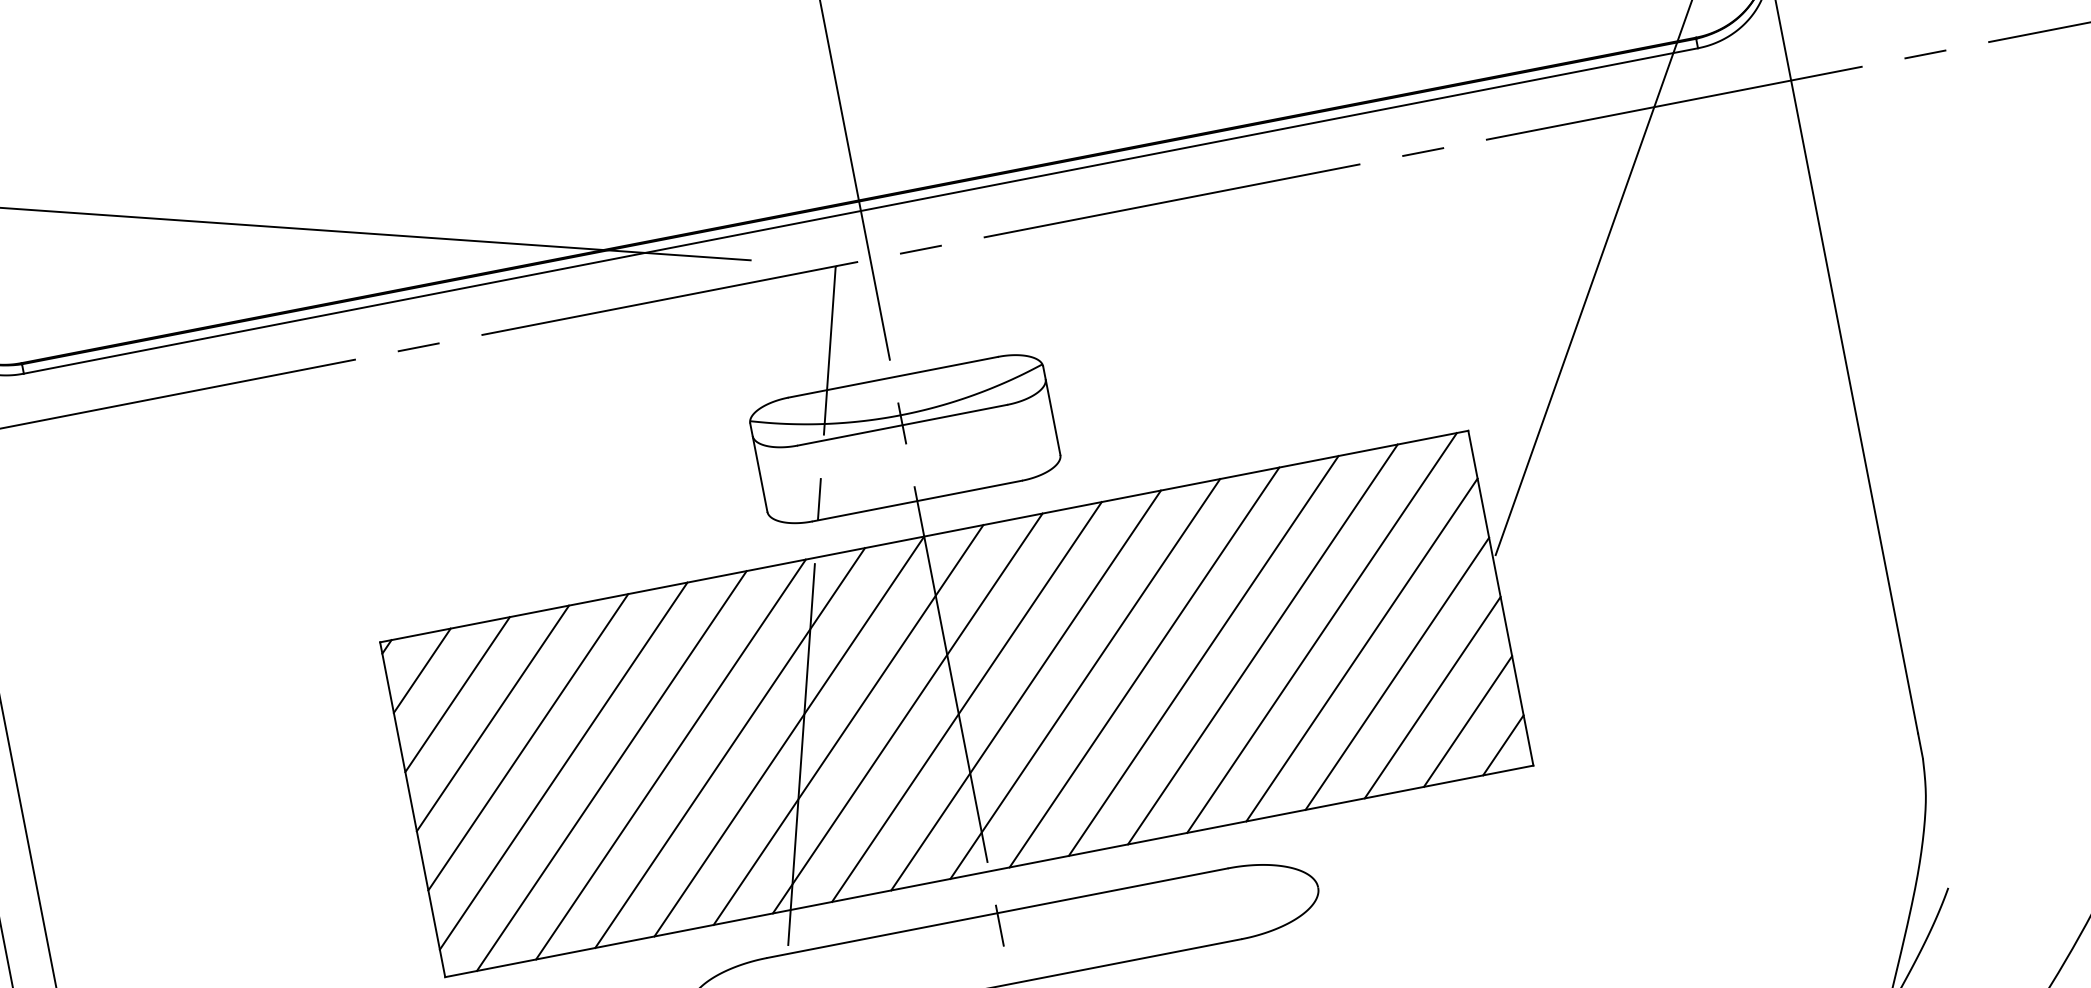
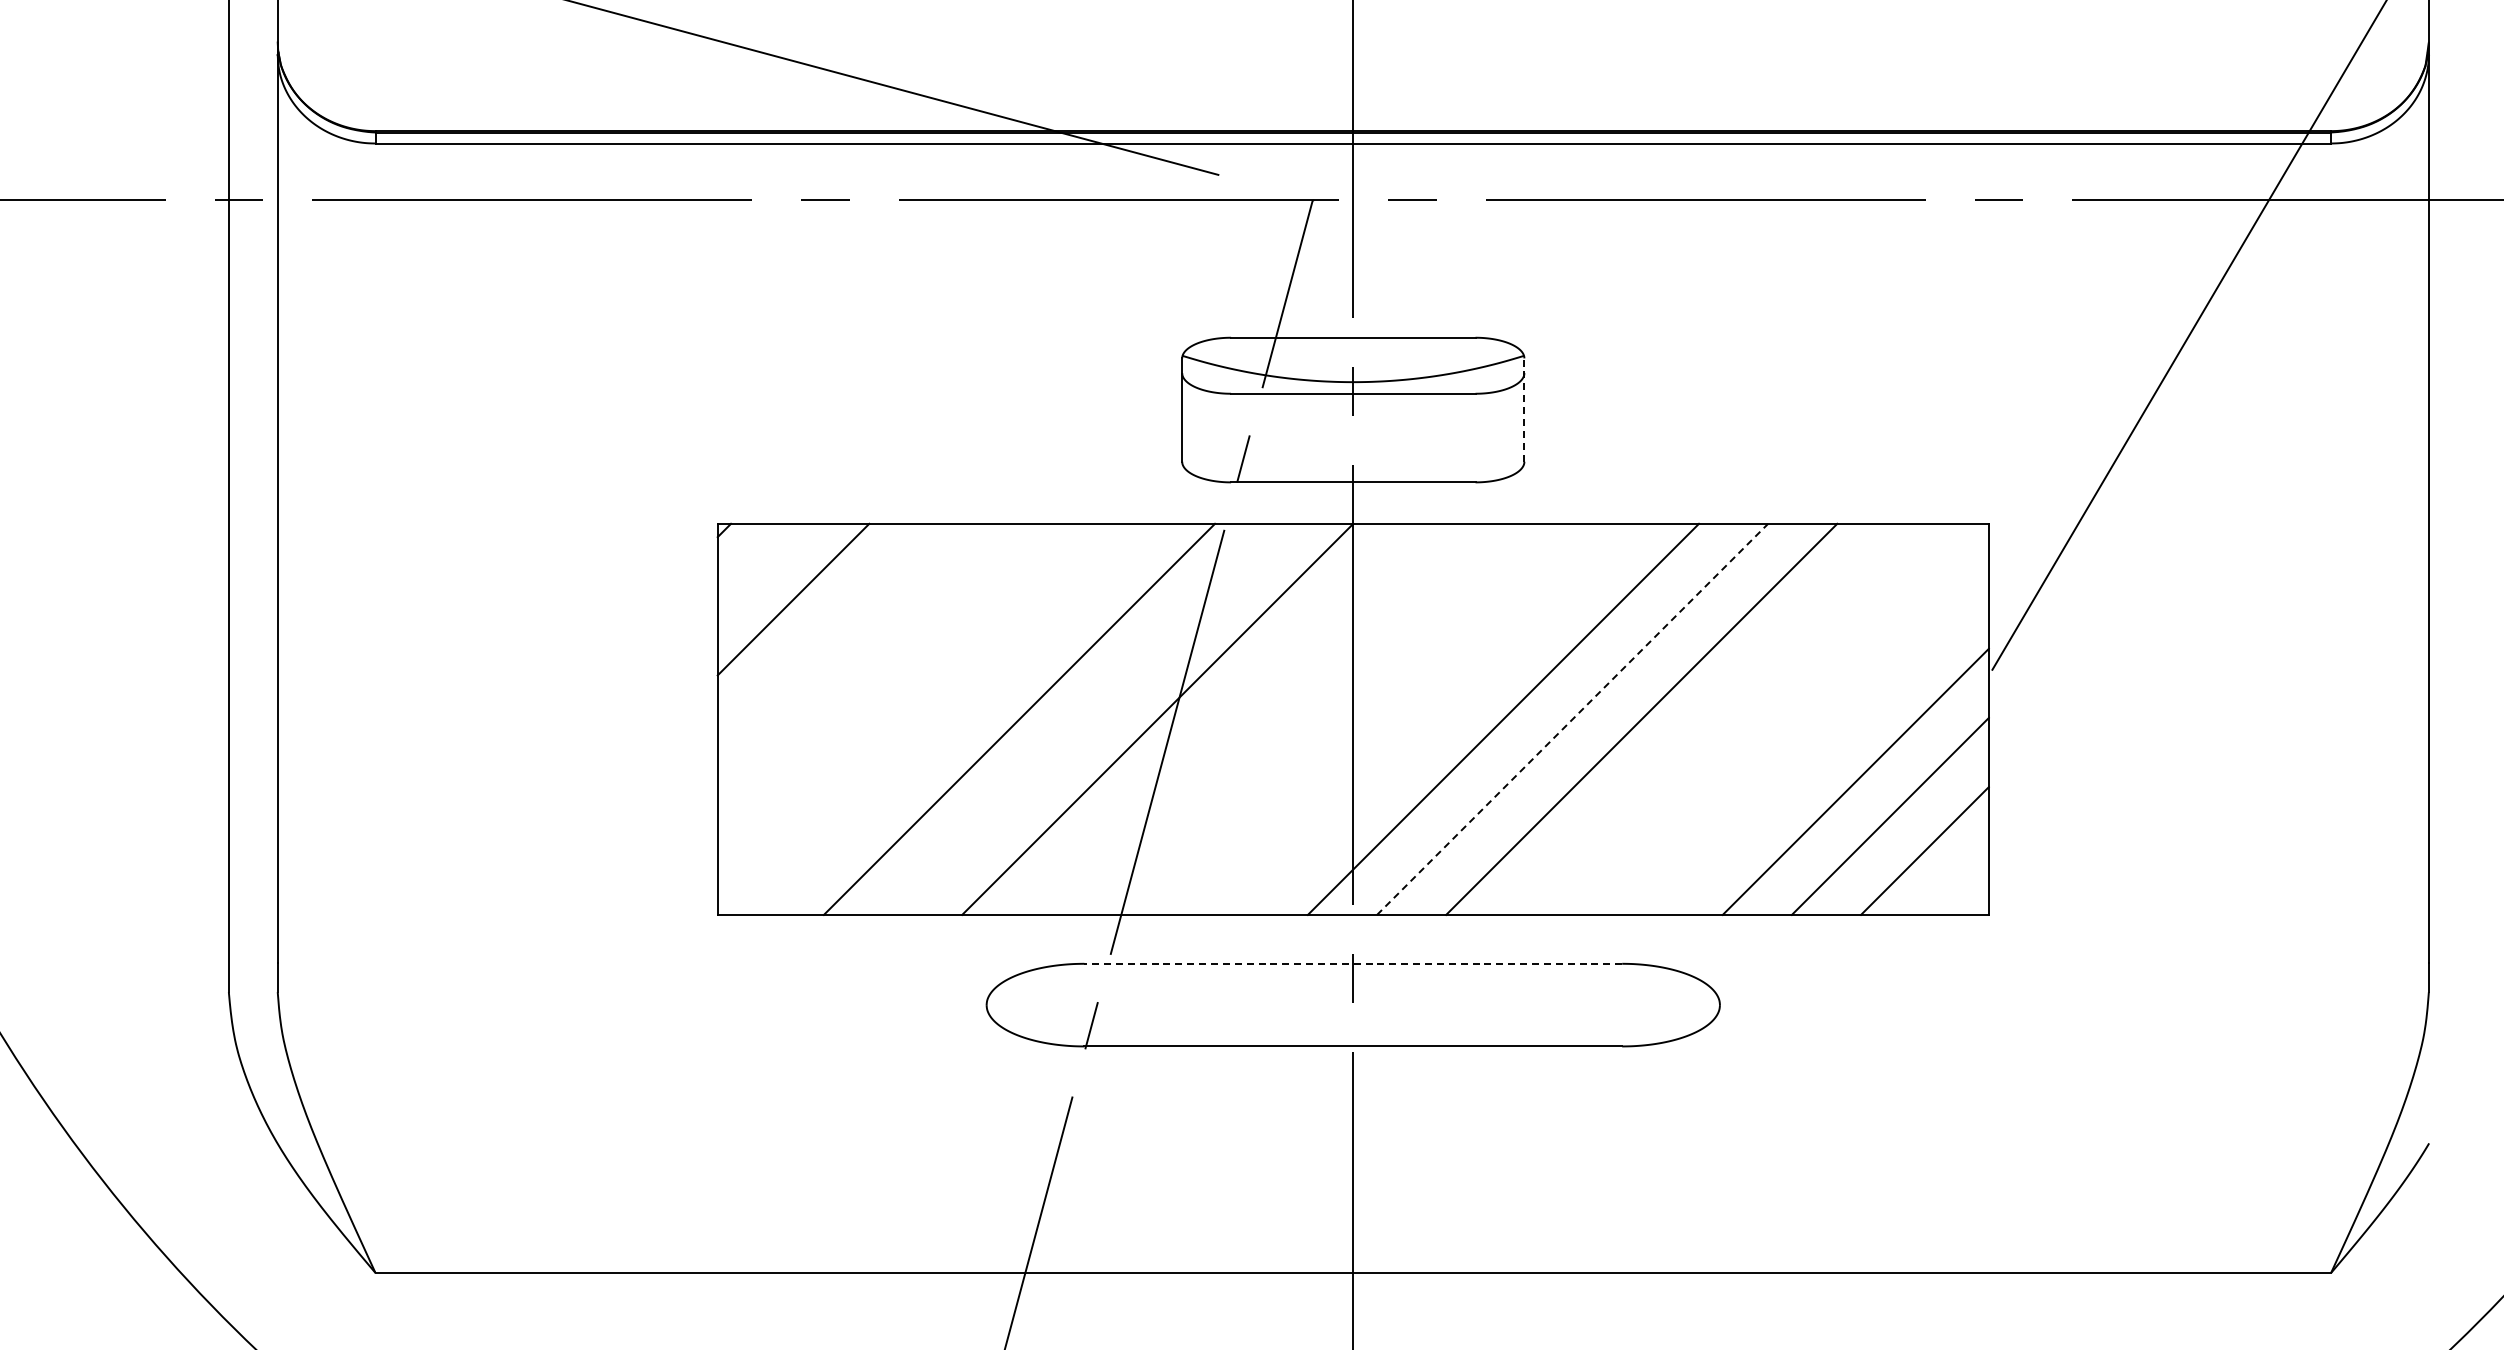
line: (1051, 411) -> (1524, 410), solid -> dashed
line: (1321, 632) -> (1779, 718), removed
line: (1262, 643) -> (1710, 718), removed
line: (1361, 649) -> (1820, 746), removed
line: (1144, 667) -> (1572, 719), solid -> dashed
line: (421, 670) -> (758, 564), removed
line: (1025, 689) -> (1433, 718), removed
line: (966, 701) -> (1364, 718), removed
line: (907, 712) -> (1295, 718), removed
line: (492, 717) -> (827, 633), removed
line: (848, 724) -> (1226, 718), removed
line: (528, 742) -> (862, 668), removed
line: (1503, 745) -> (1959, 885), removed
line: (729, 747) -> (1088, 718), removed
line: (562, 765) -> (896, 702), removed
line: (610, 770) -> (949, 718), removed
line: (997, 912) -> (1353, 963), solid -> dashed

